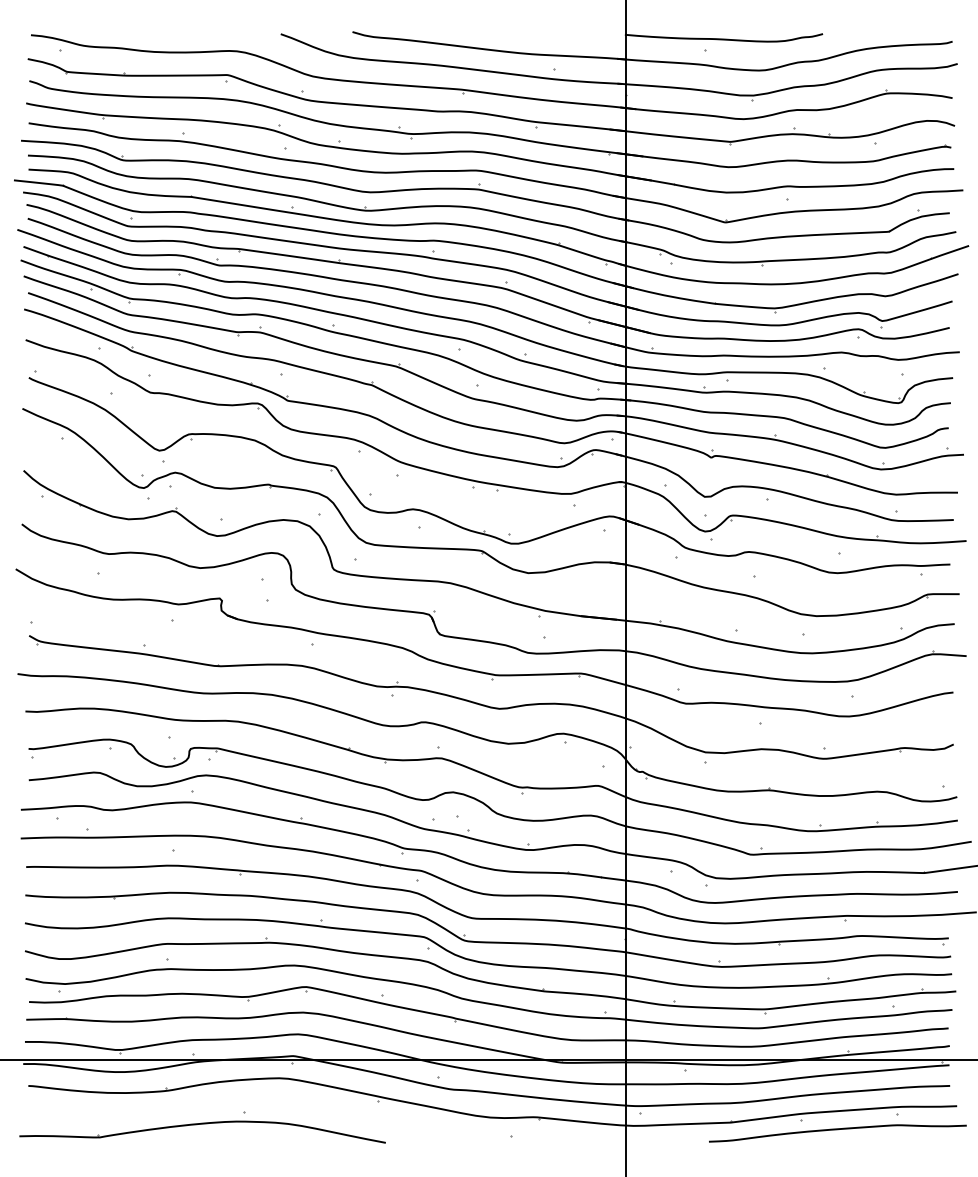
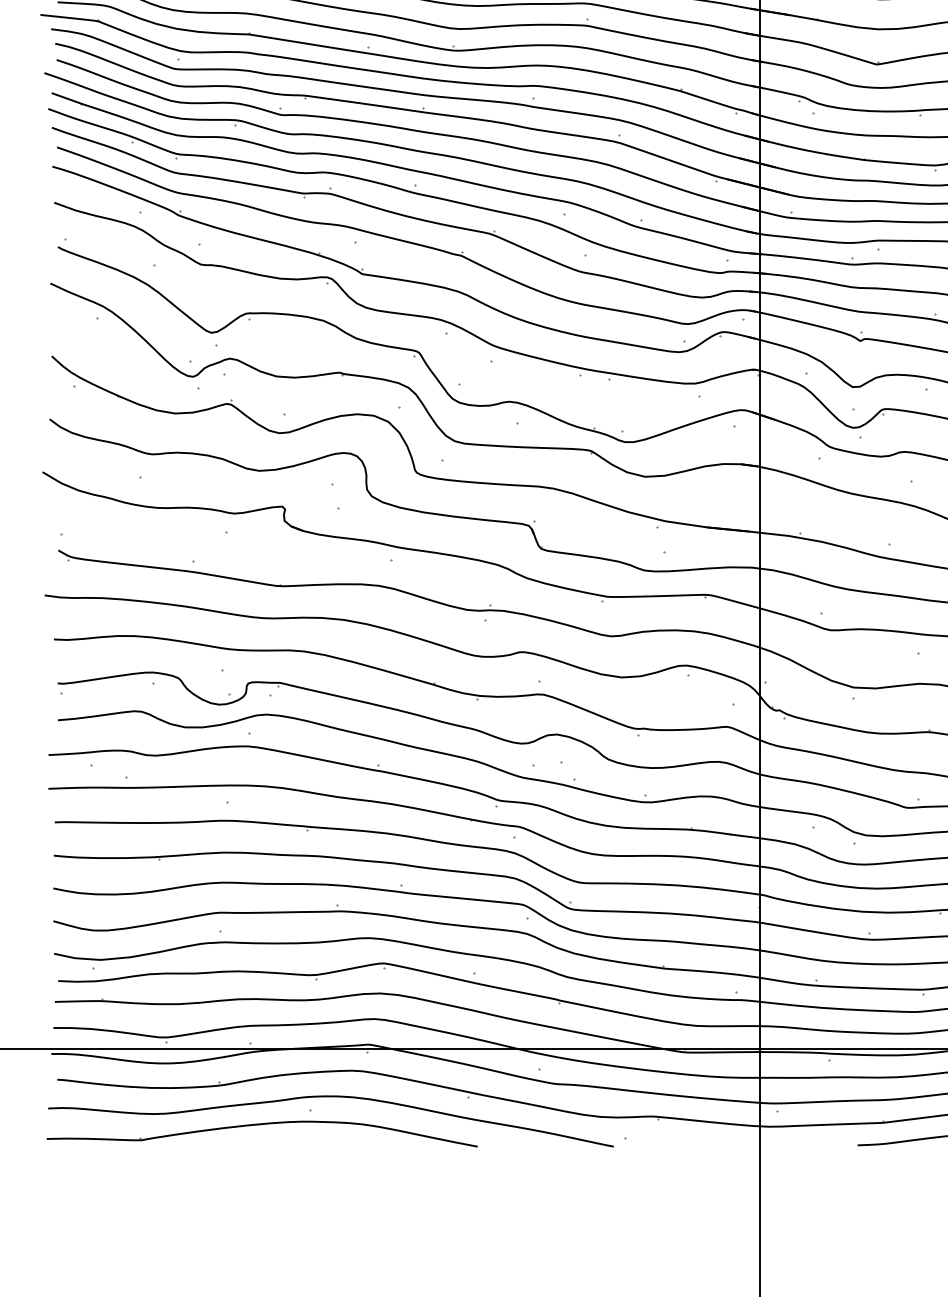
curve: (260, 1100) -> (330, 1096), added

